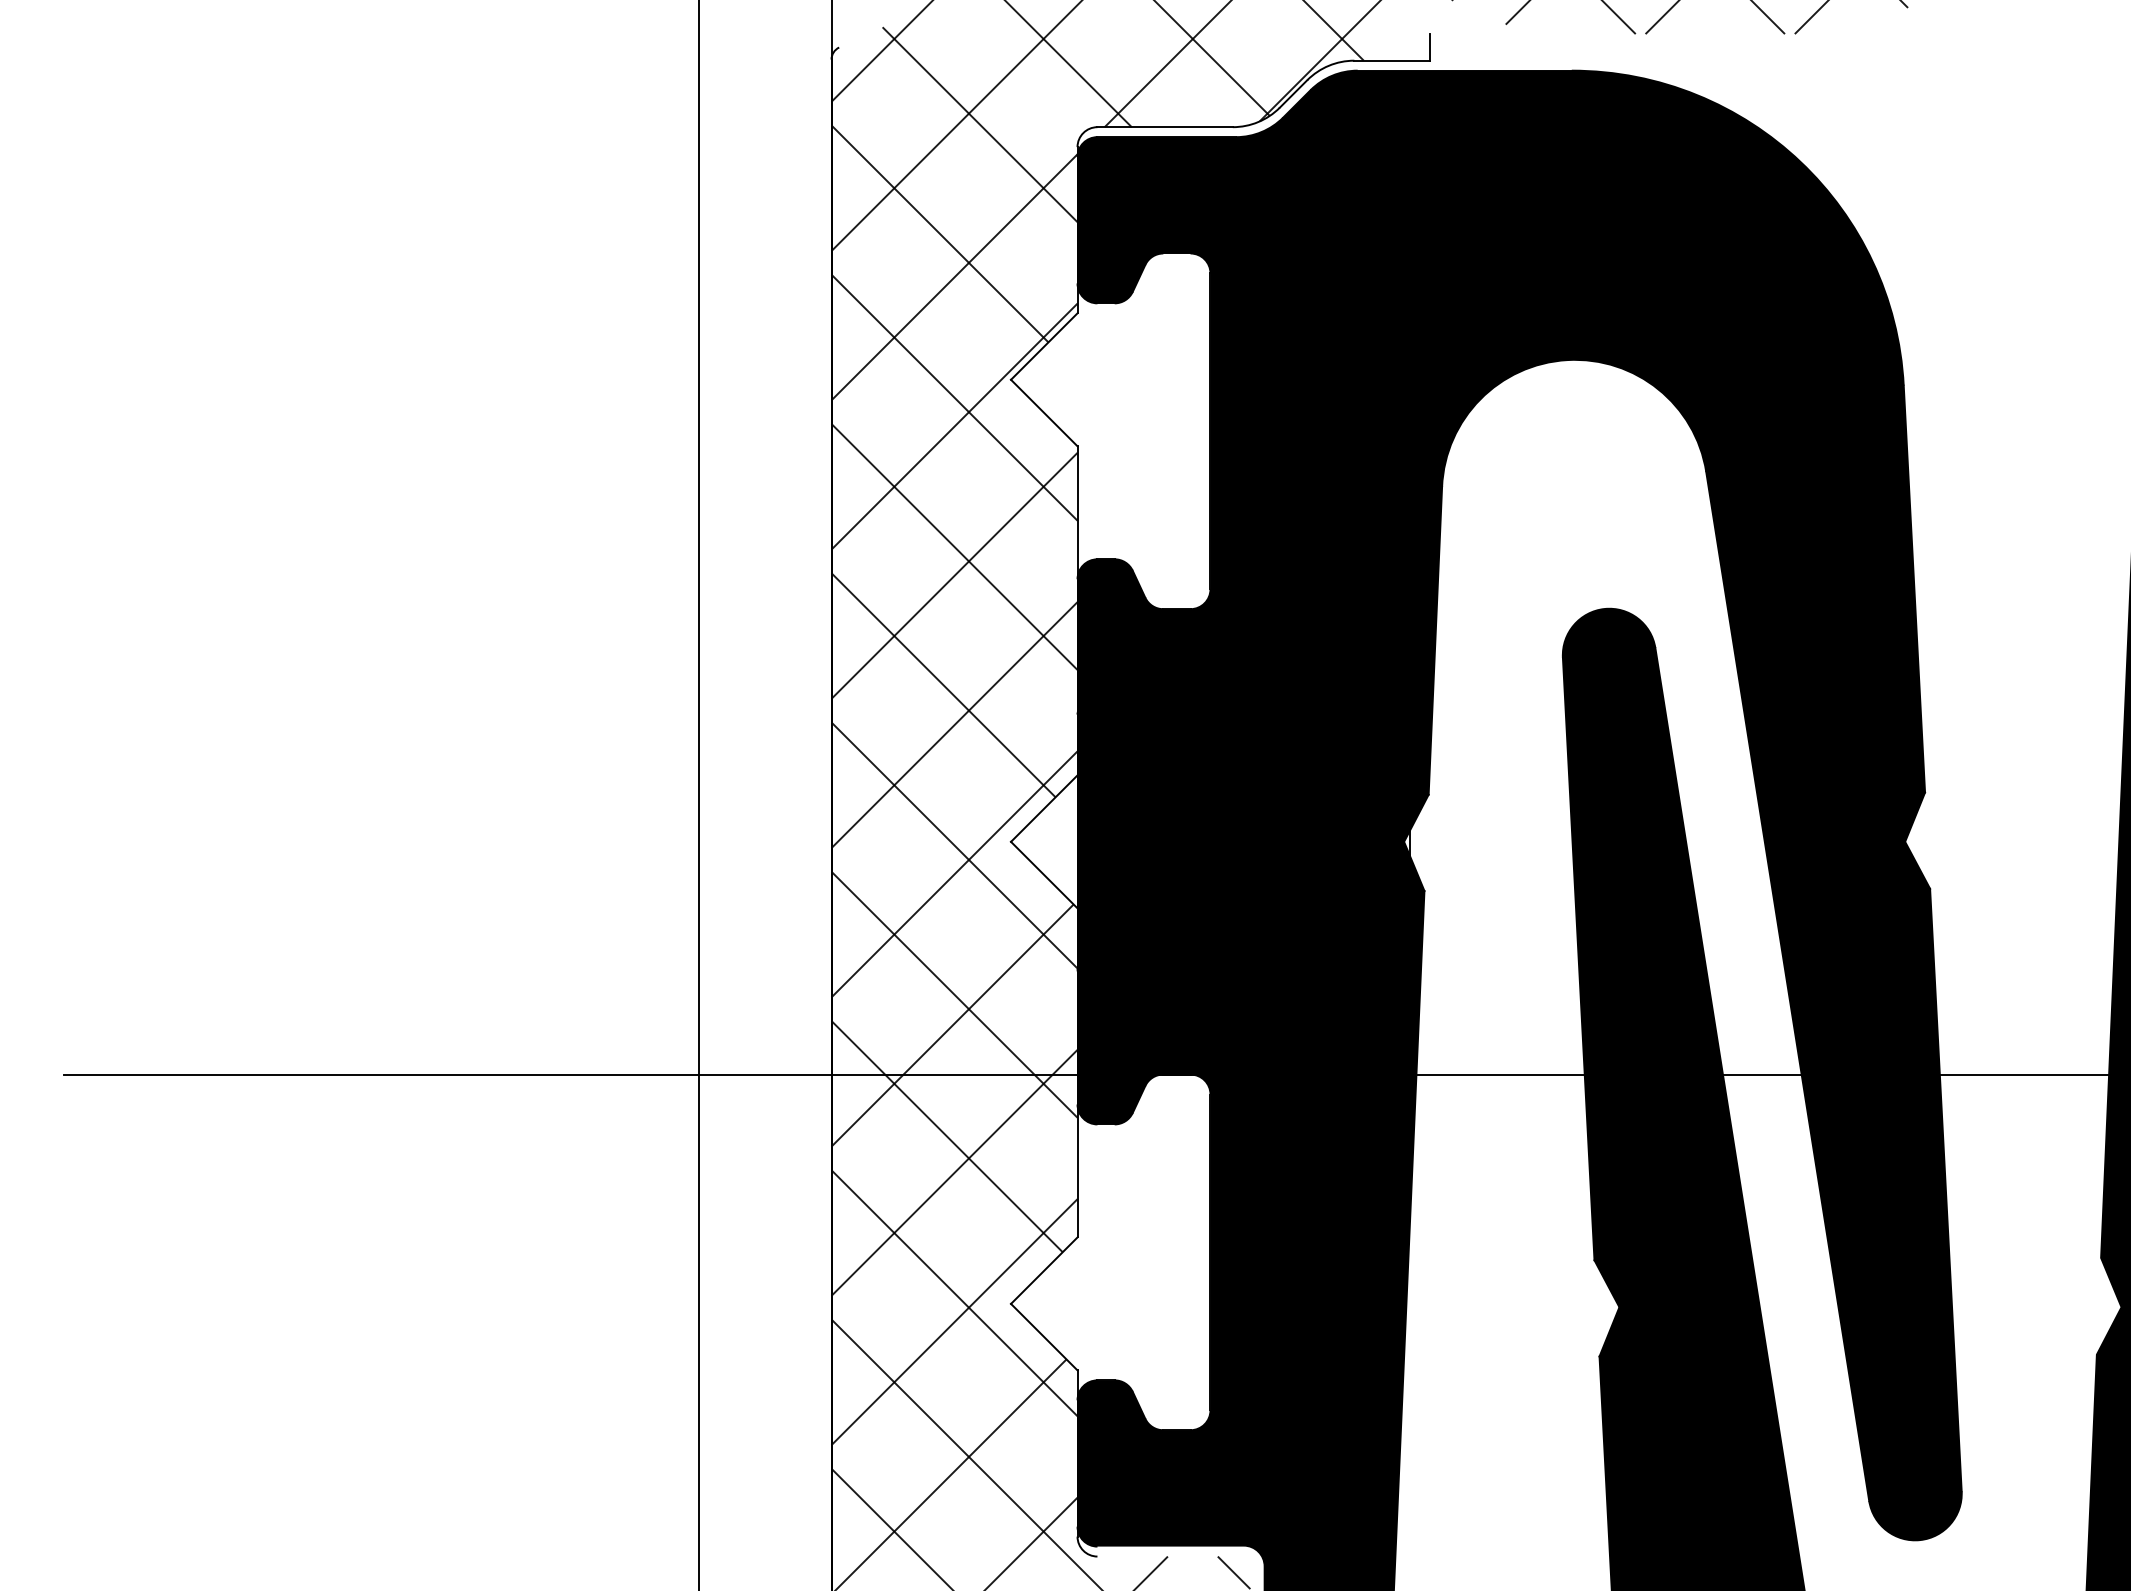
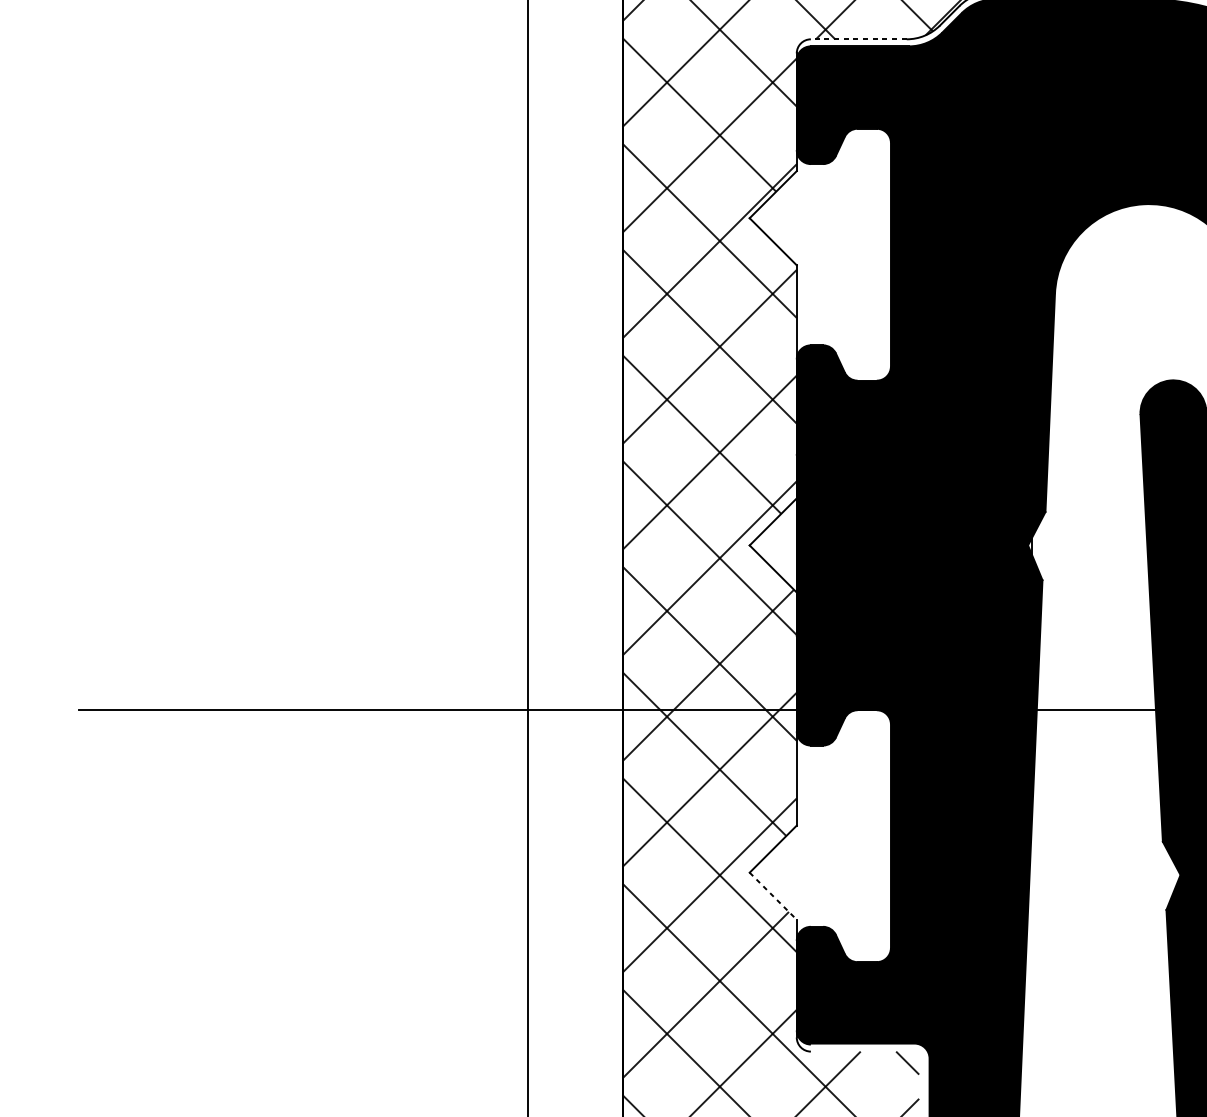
line: (1165, 127) -> (859, 39), solid -> dashed
line: (1044, 1337) -> (773, 896), solid -> dashed

